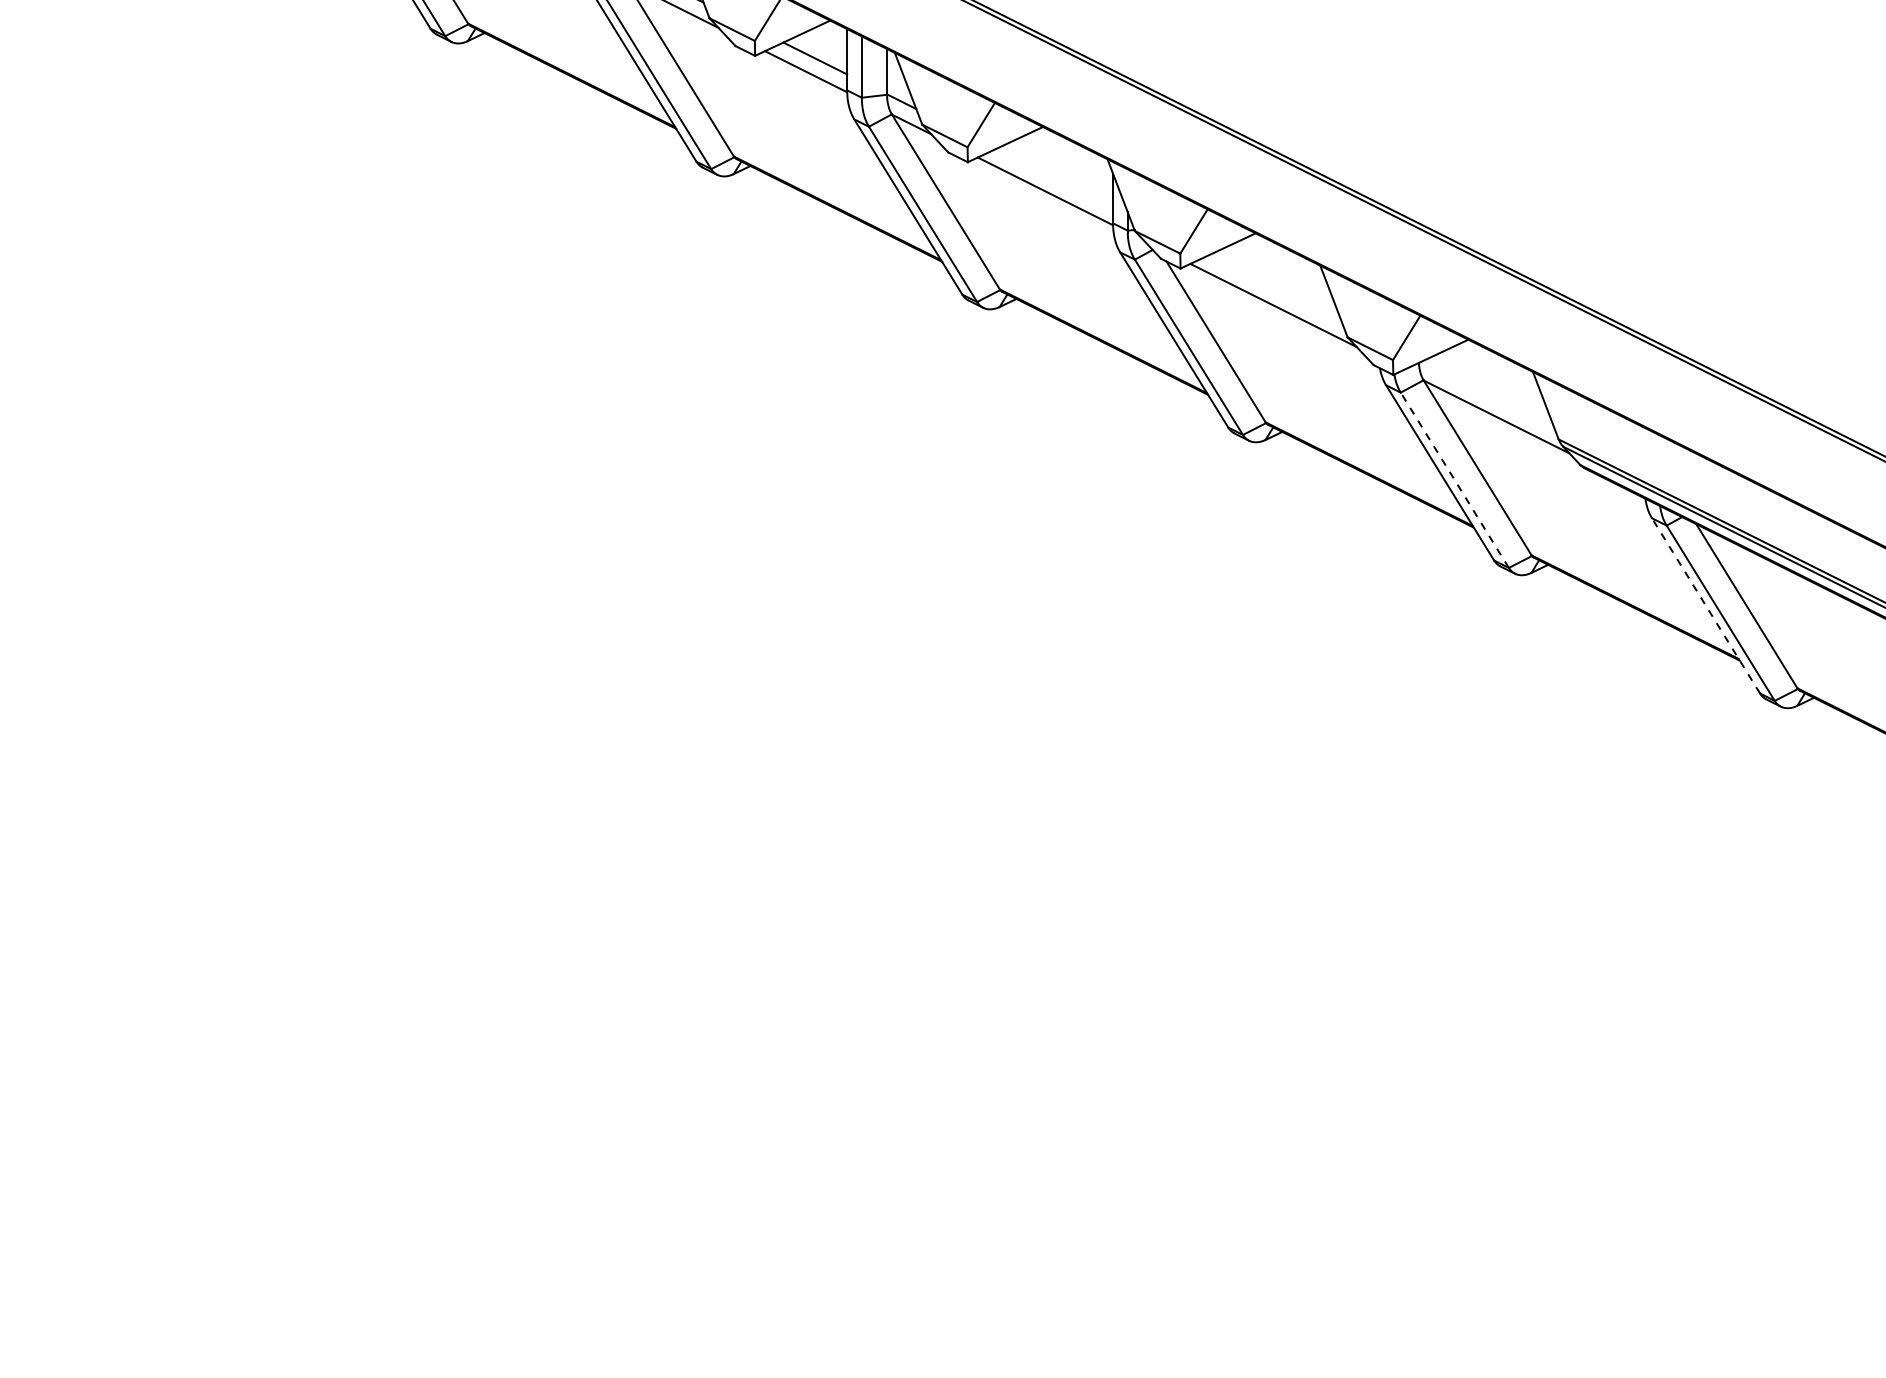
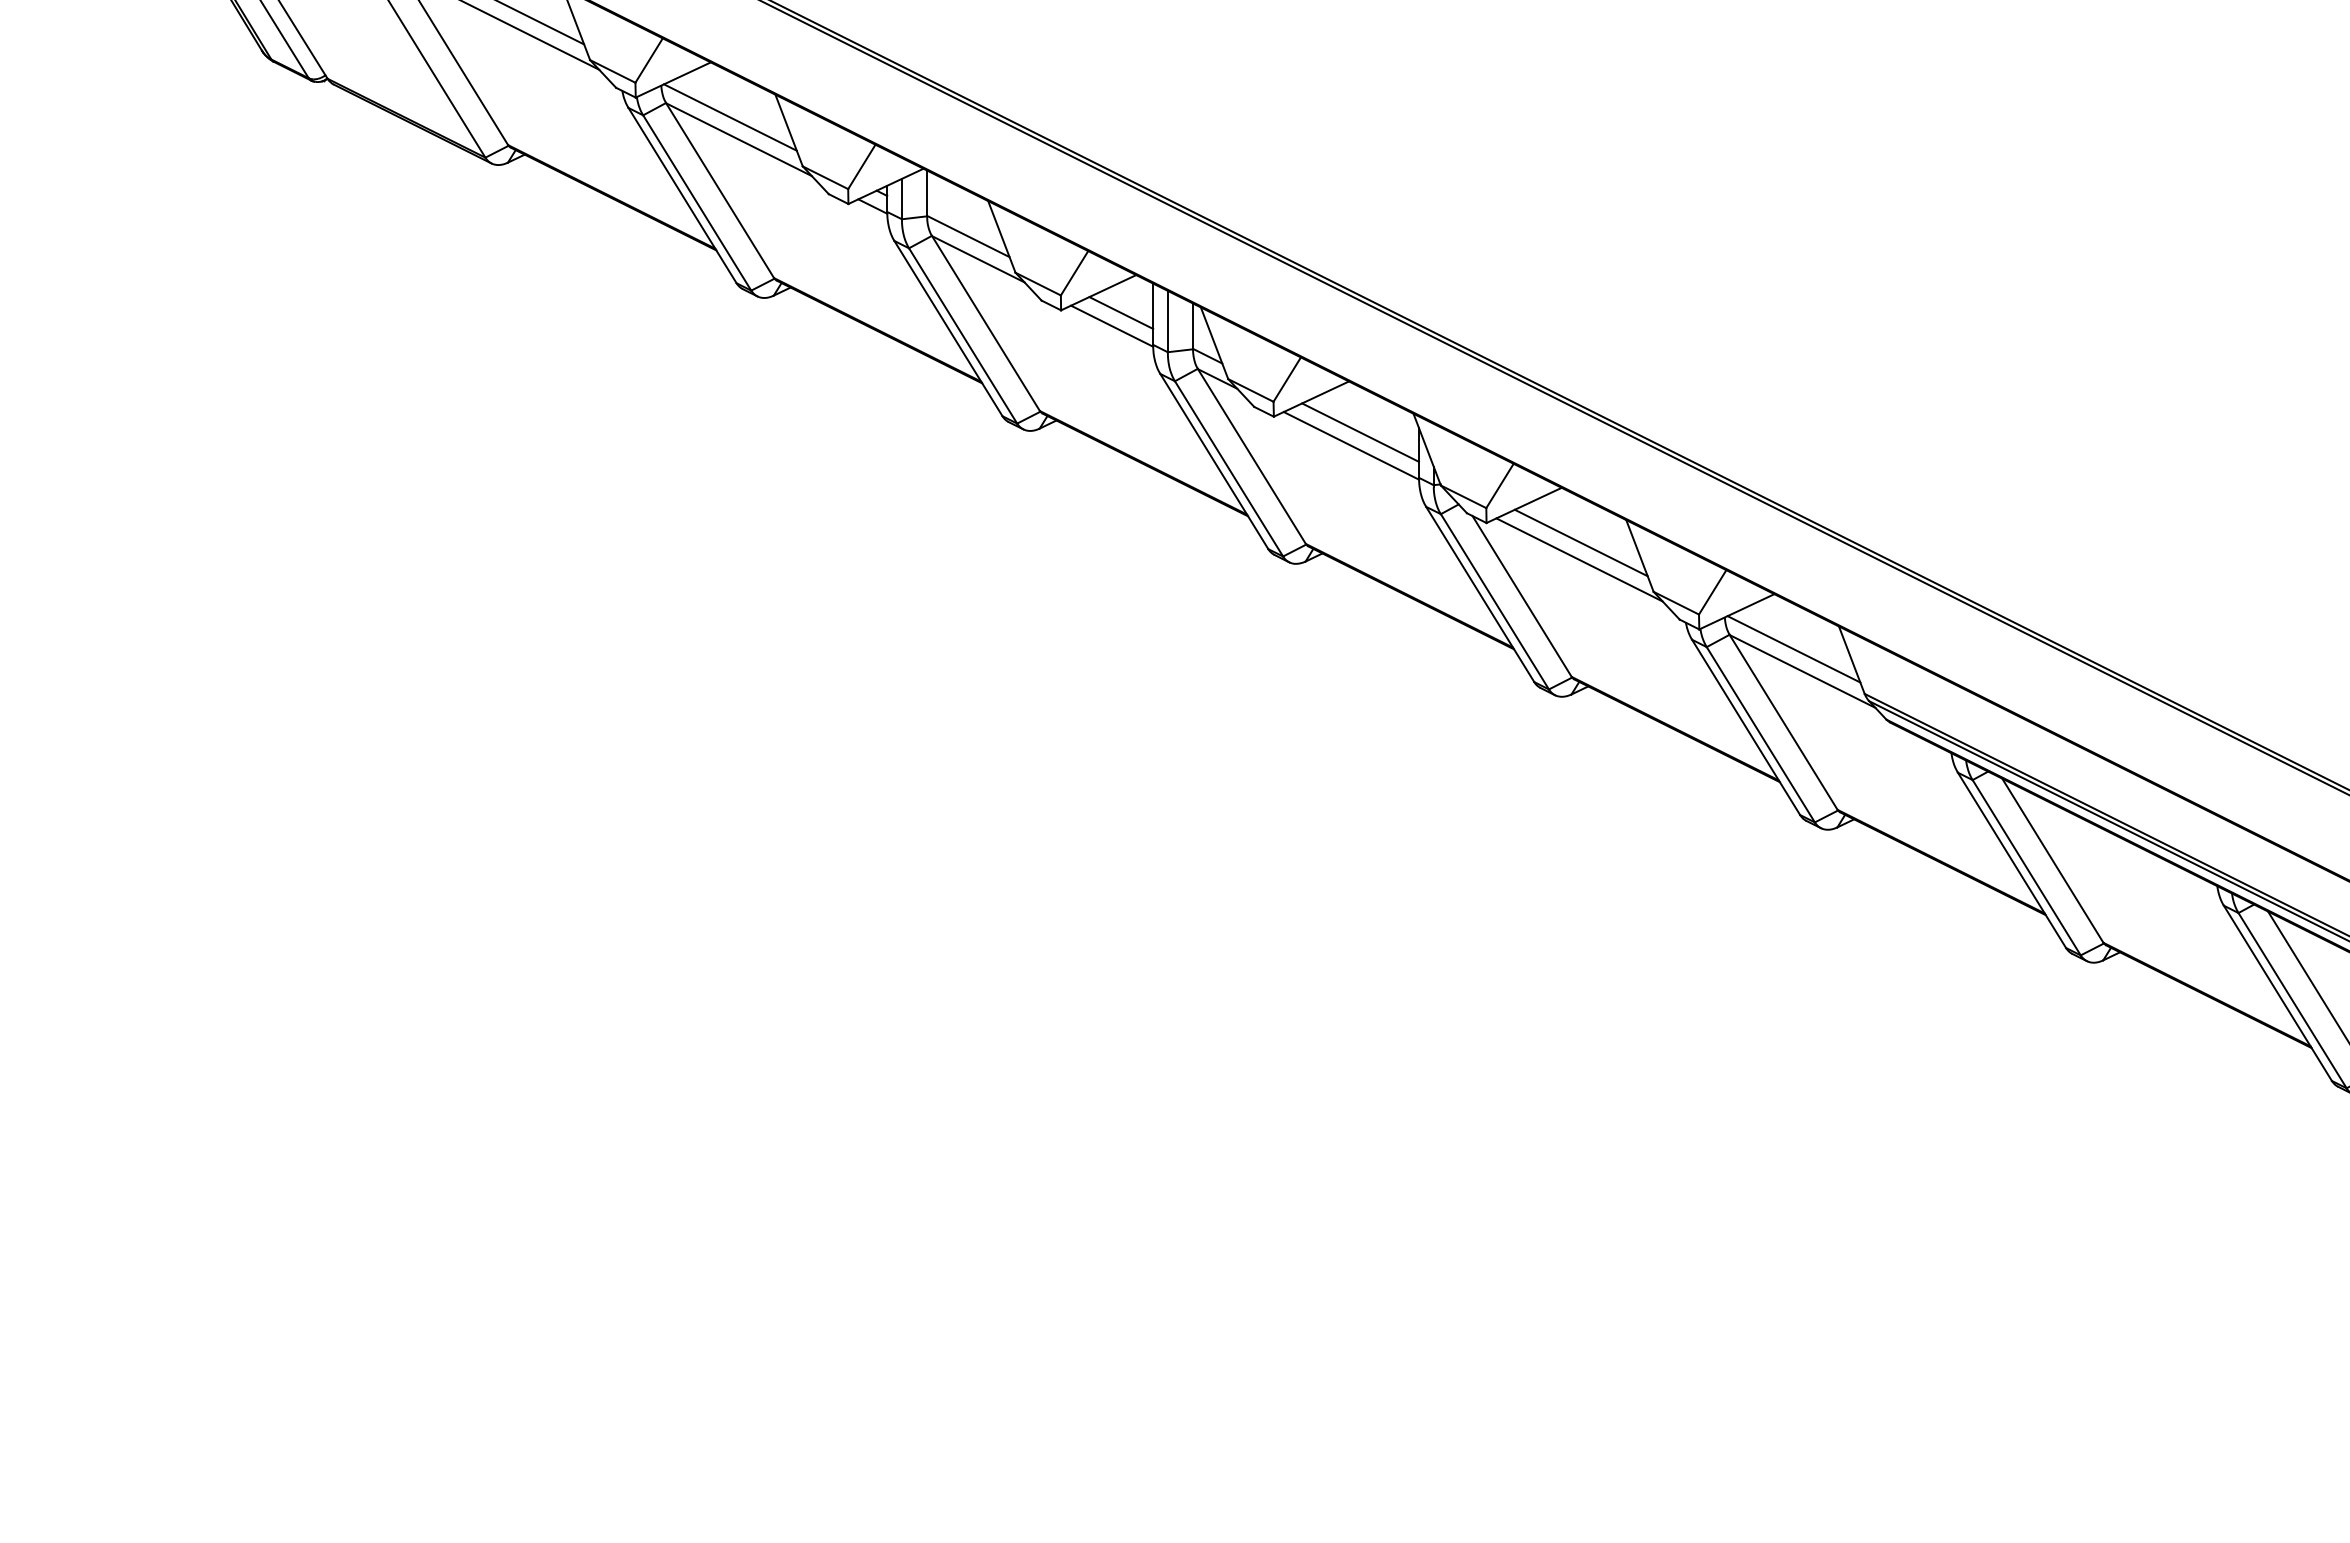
line: (1054, 178) -> (1360, 432), added
line: (1274, 288) -> (1580, 542), added
line: (1487, 395) -> (1793, 649), added
line: (1454, 480) -> (1760, 734), dashed -> solid
line: (1706, 606) -> (2012, 860), dashed -> solid

